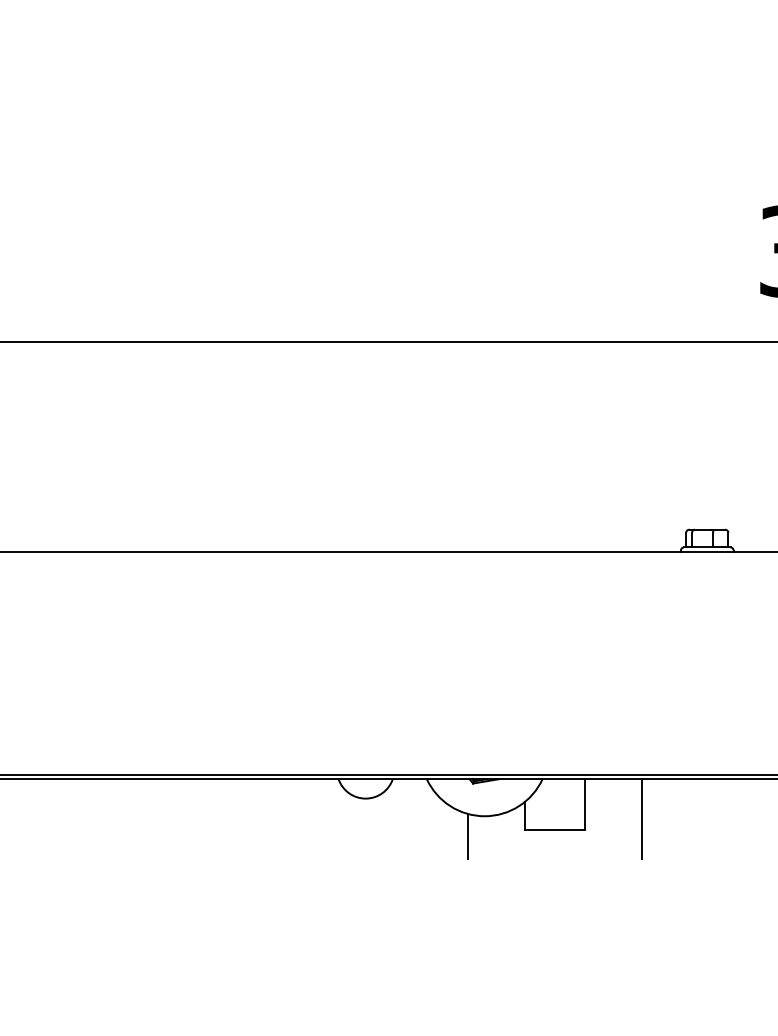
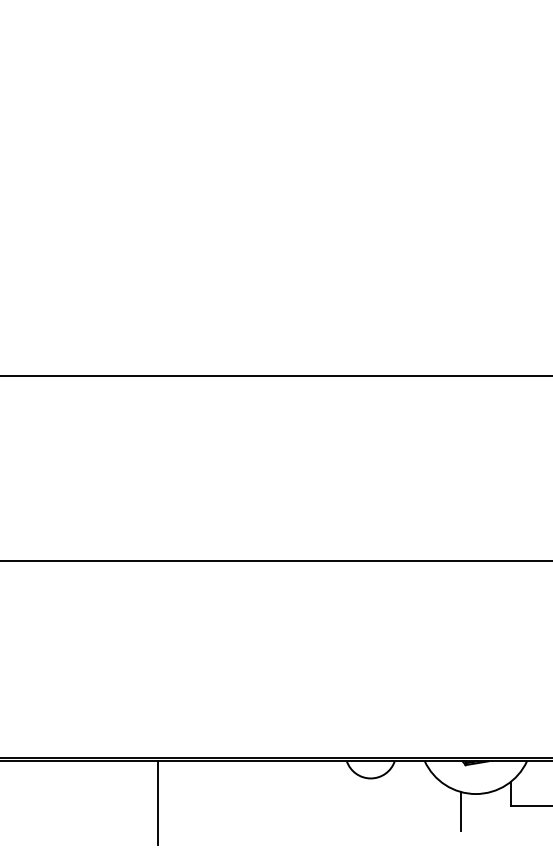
line: (125, 826) -> (158, 803), added

